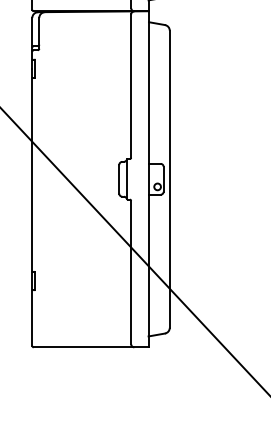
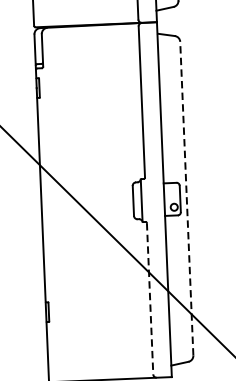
line: (169, 179) -> (186, 198), solid -> dashed
line: (131, 272) -> (150, 298), solid -> dashed

